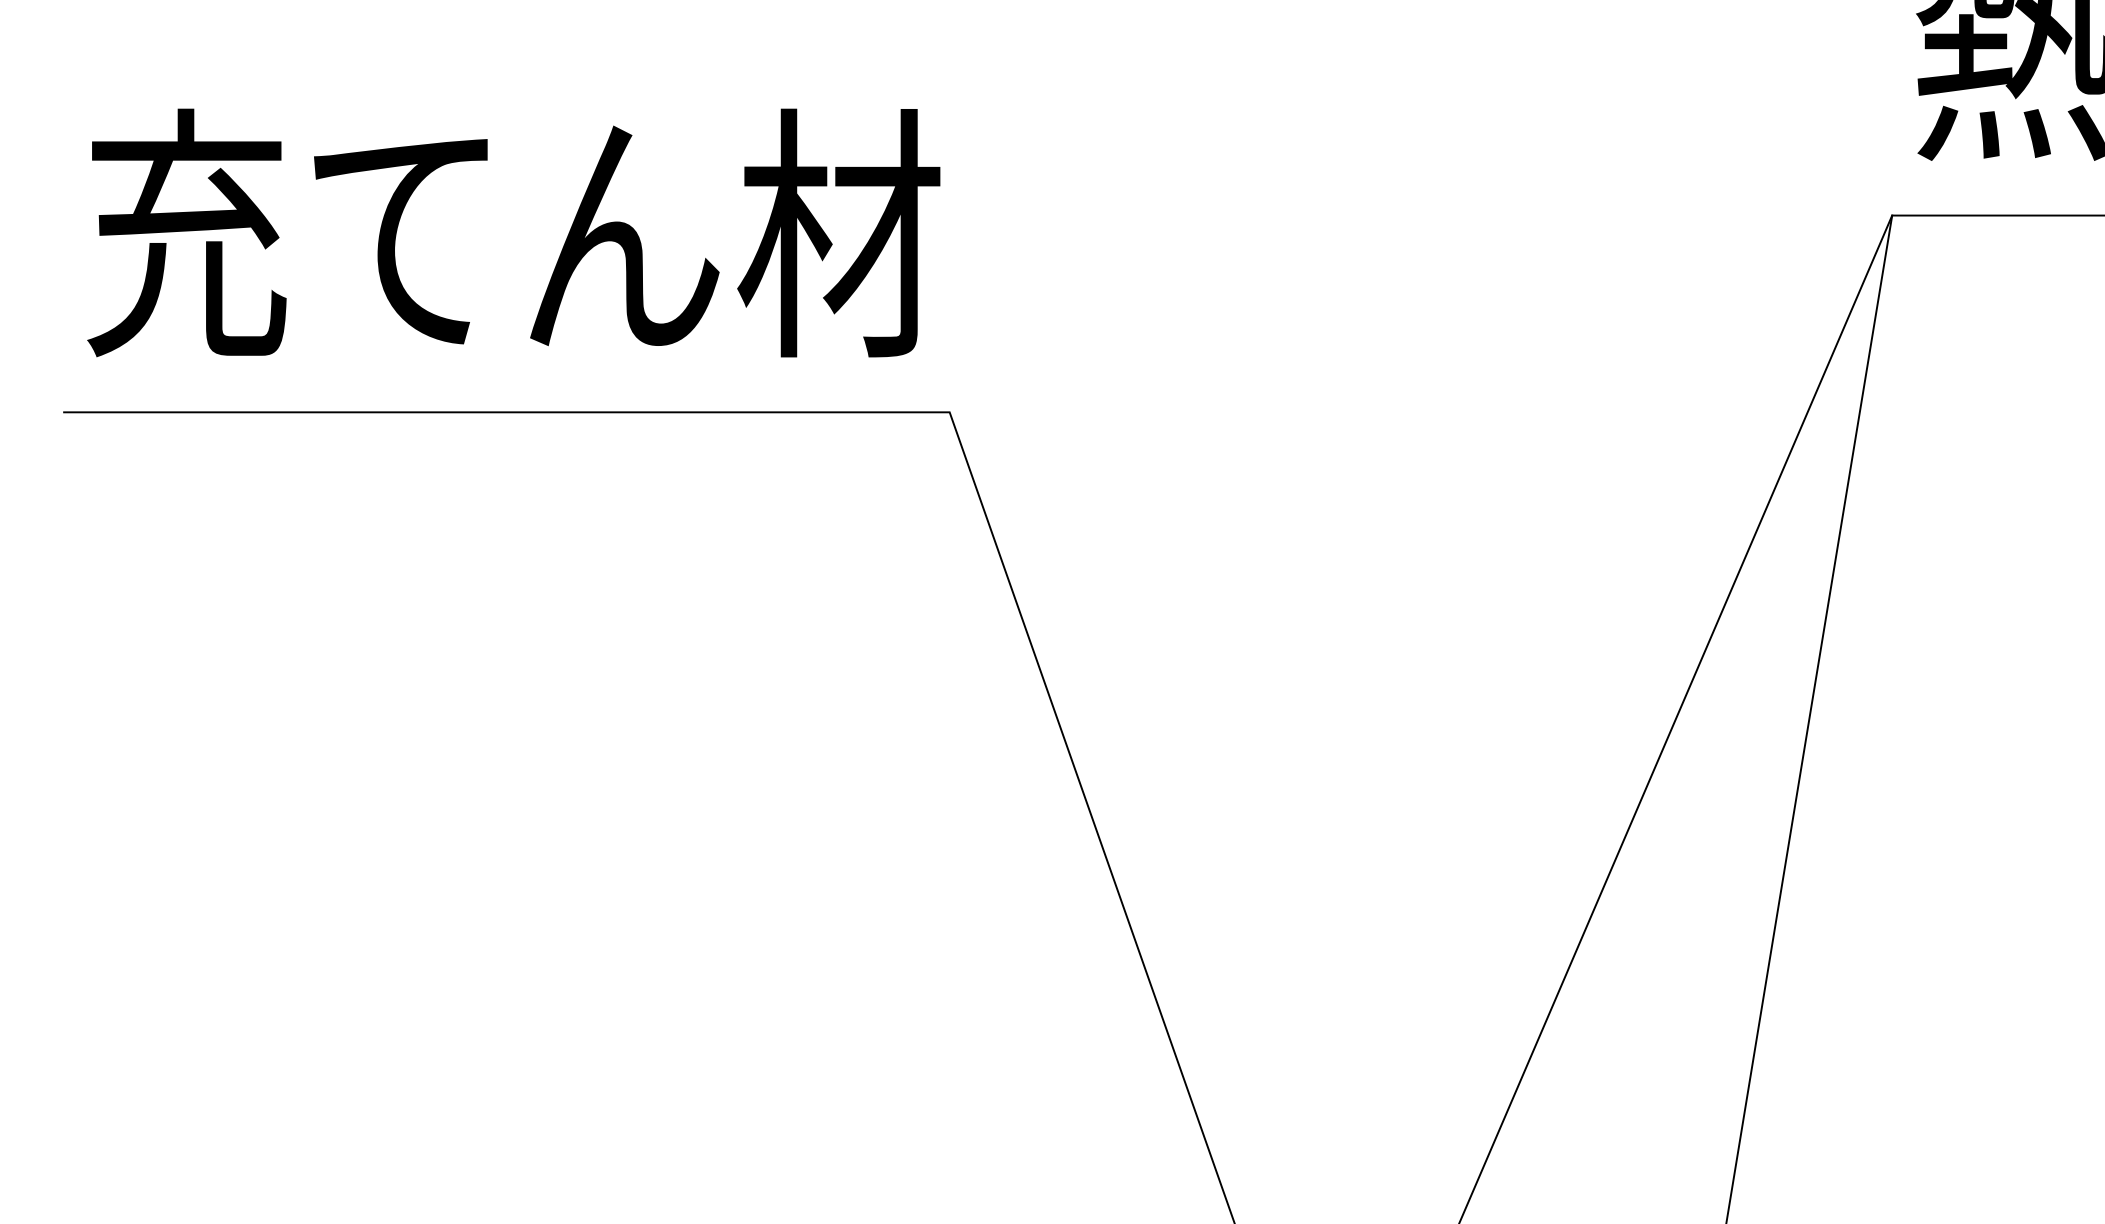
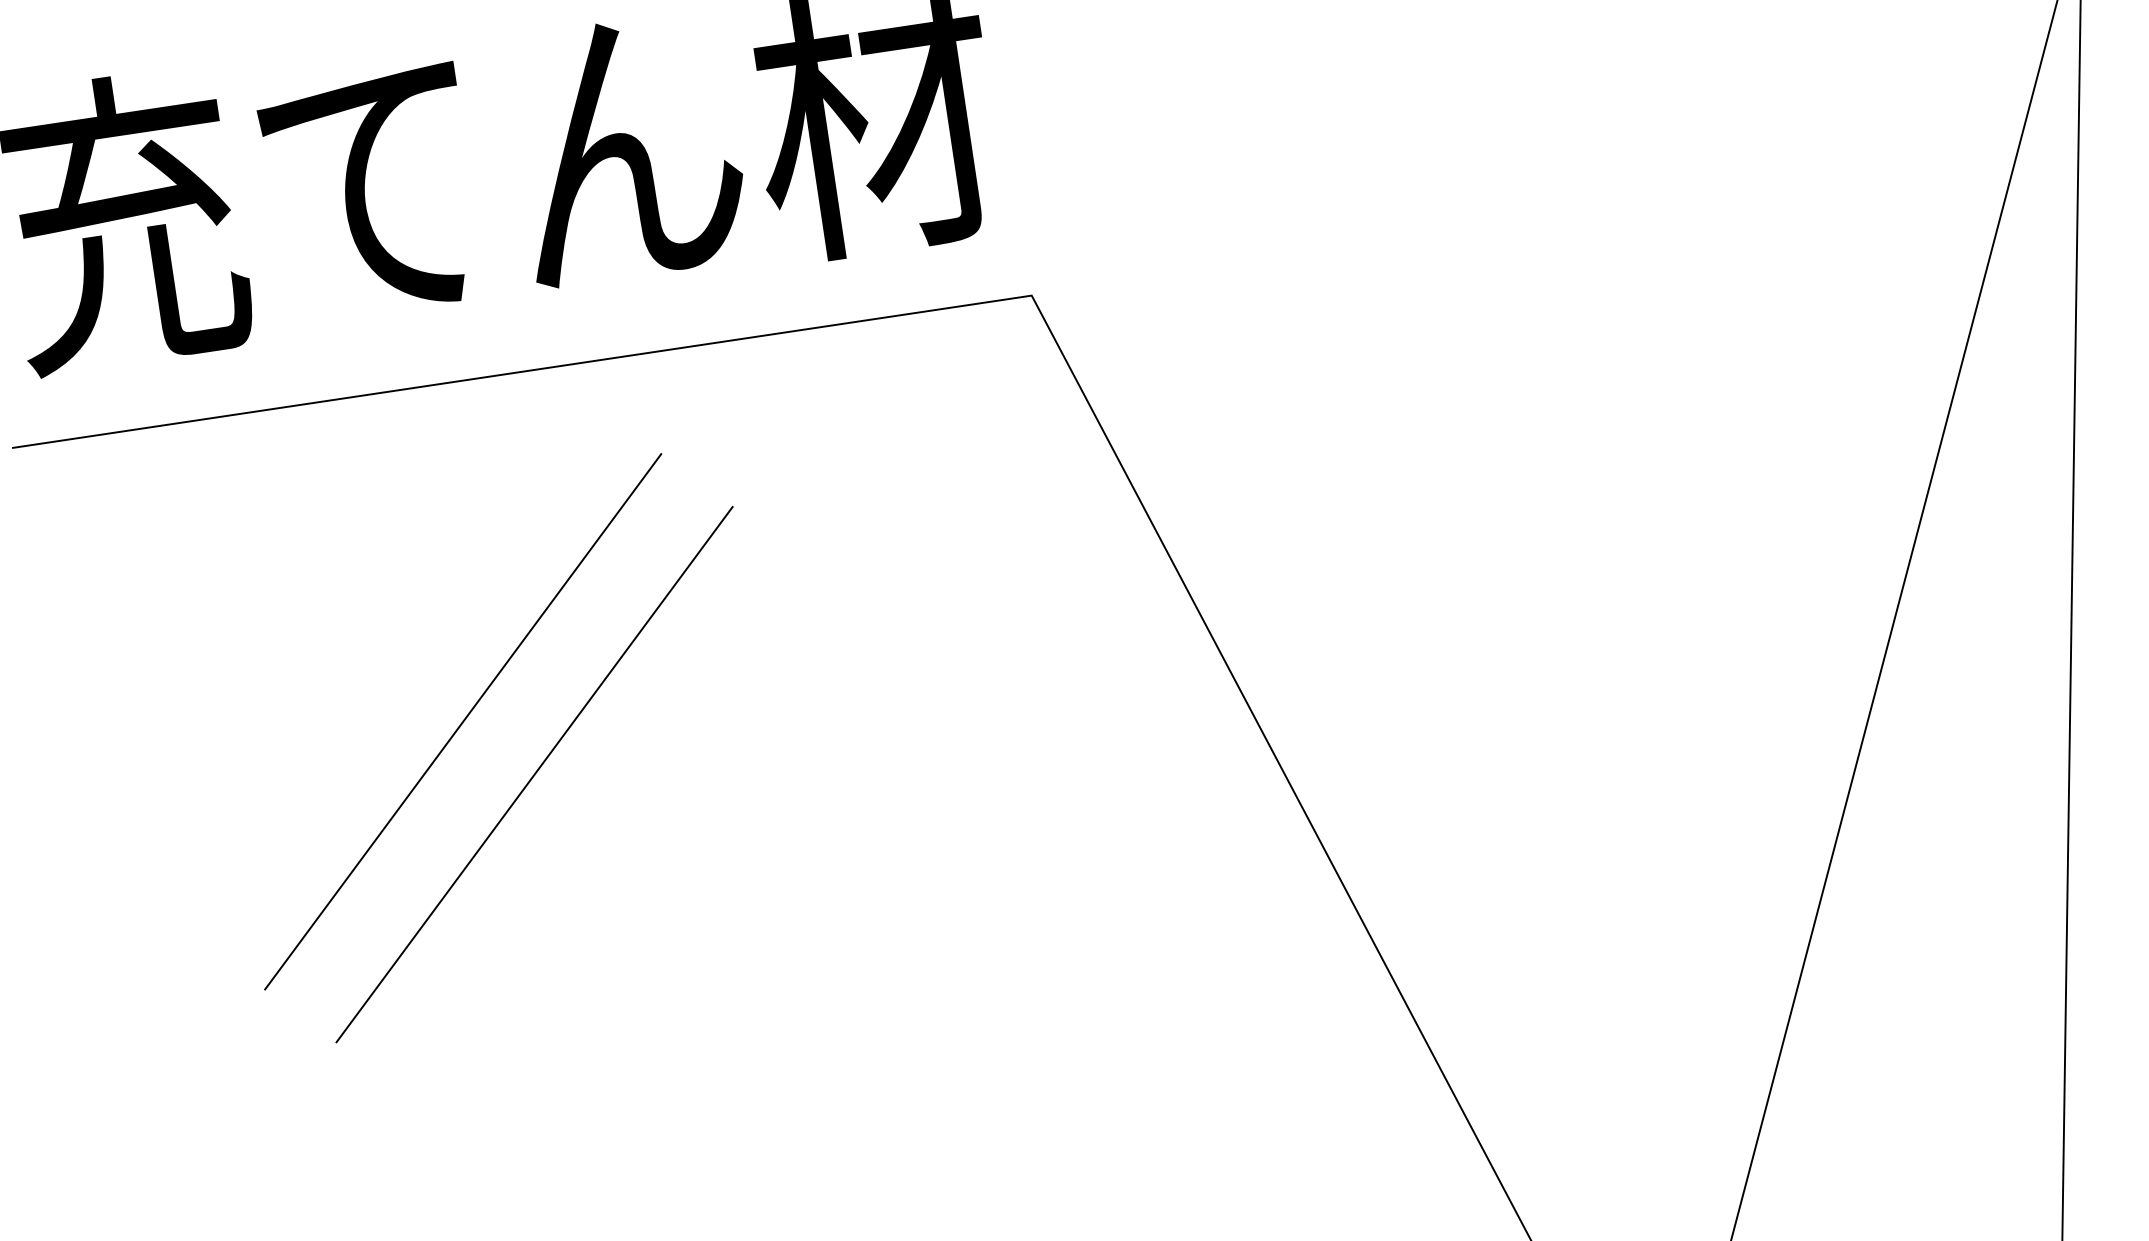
part: (412, 703) -> (463, 722), added

